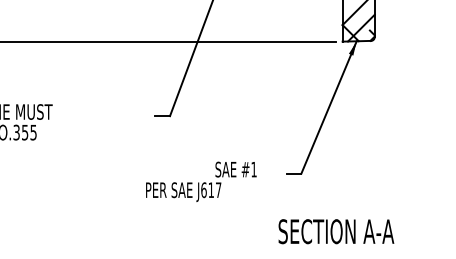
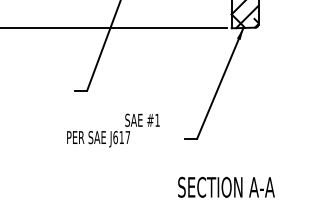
text: (201, 181) -> (113, 130), moved

